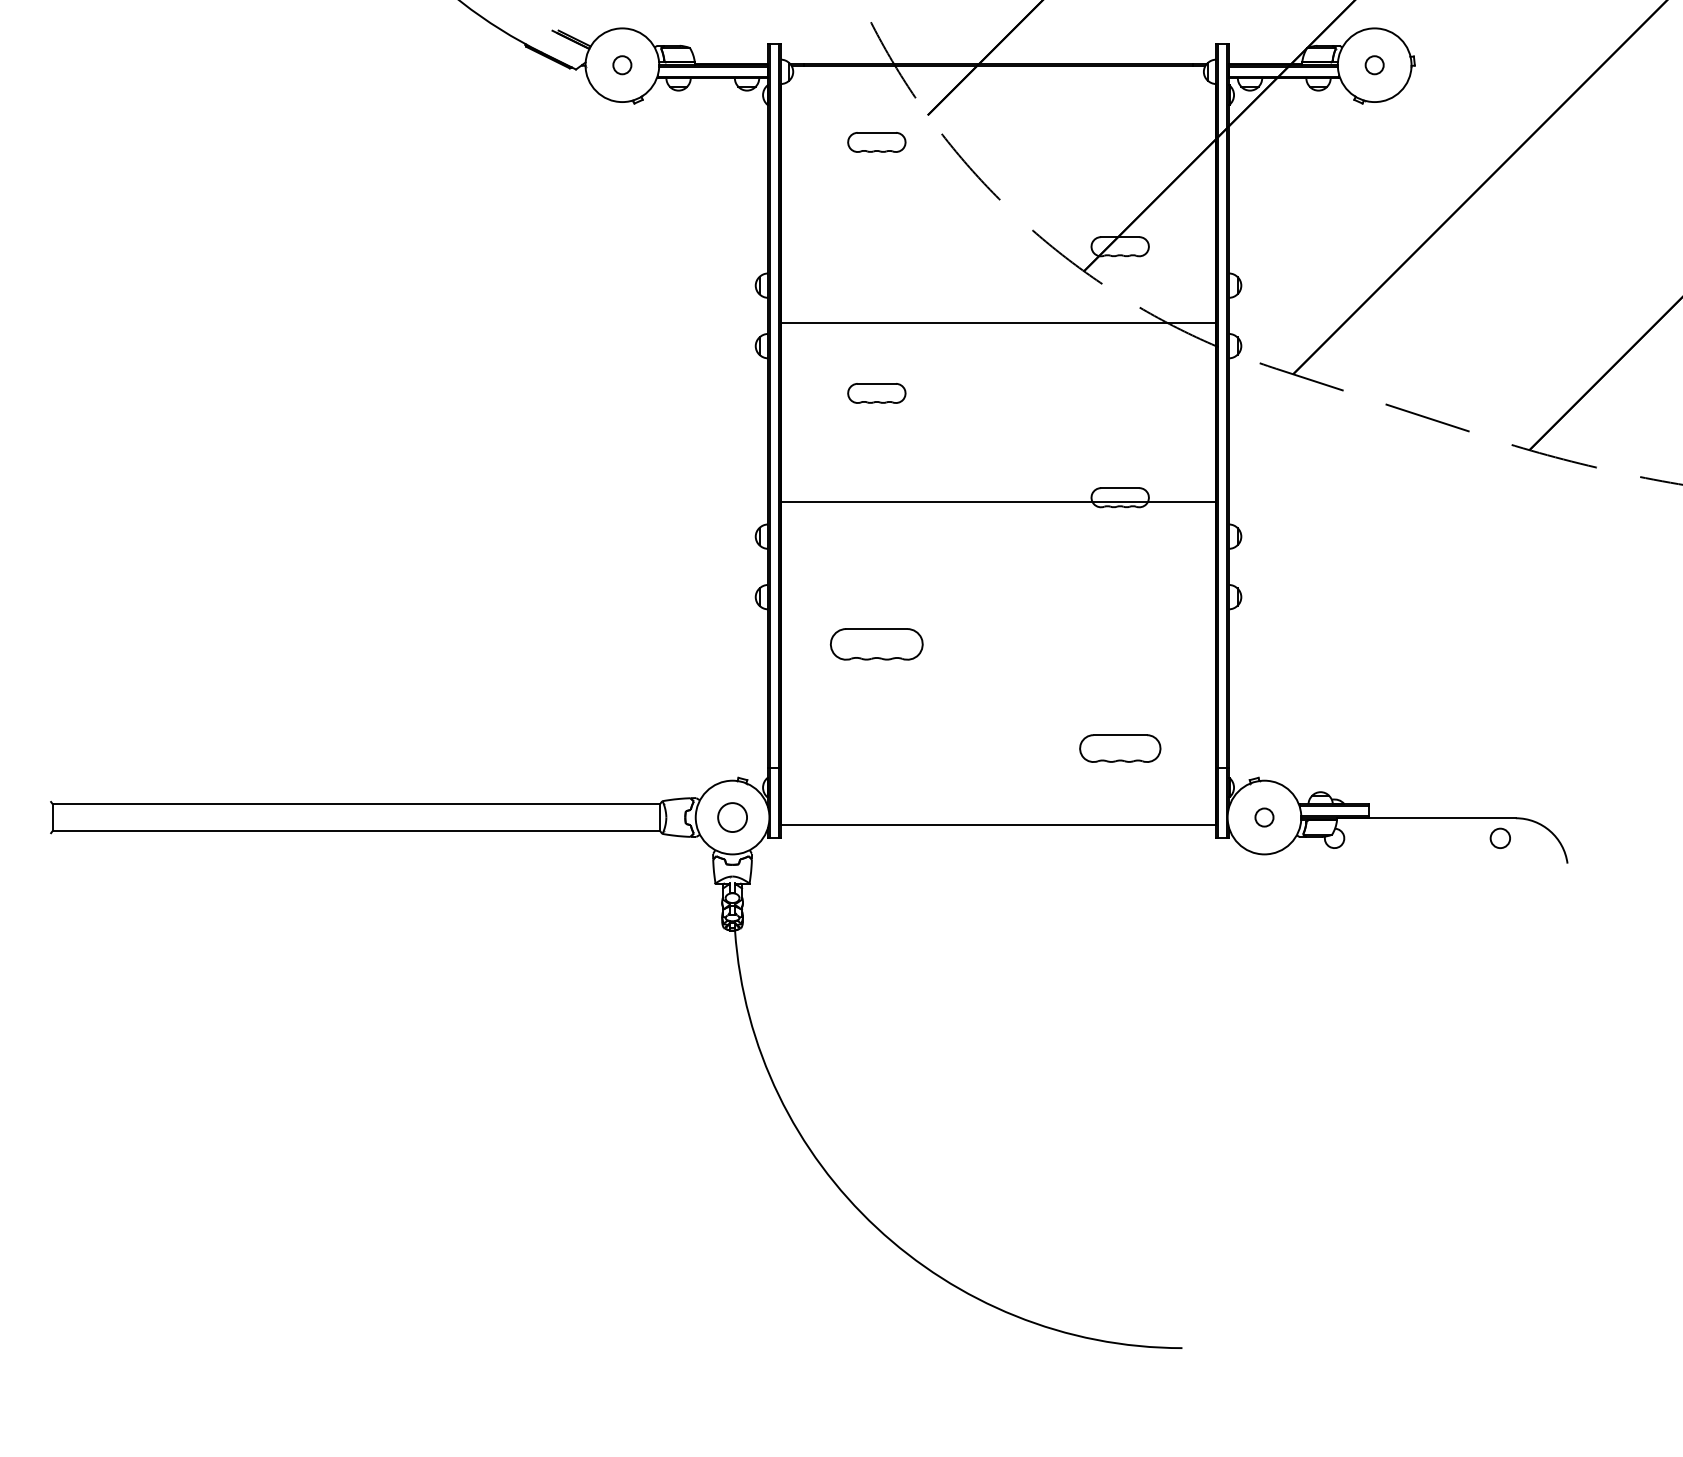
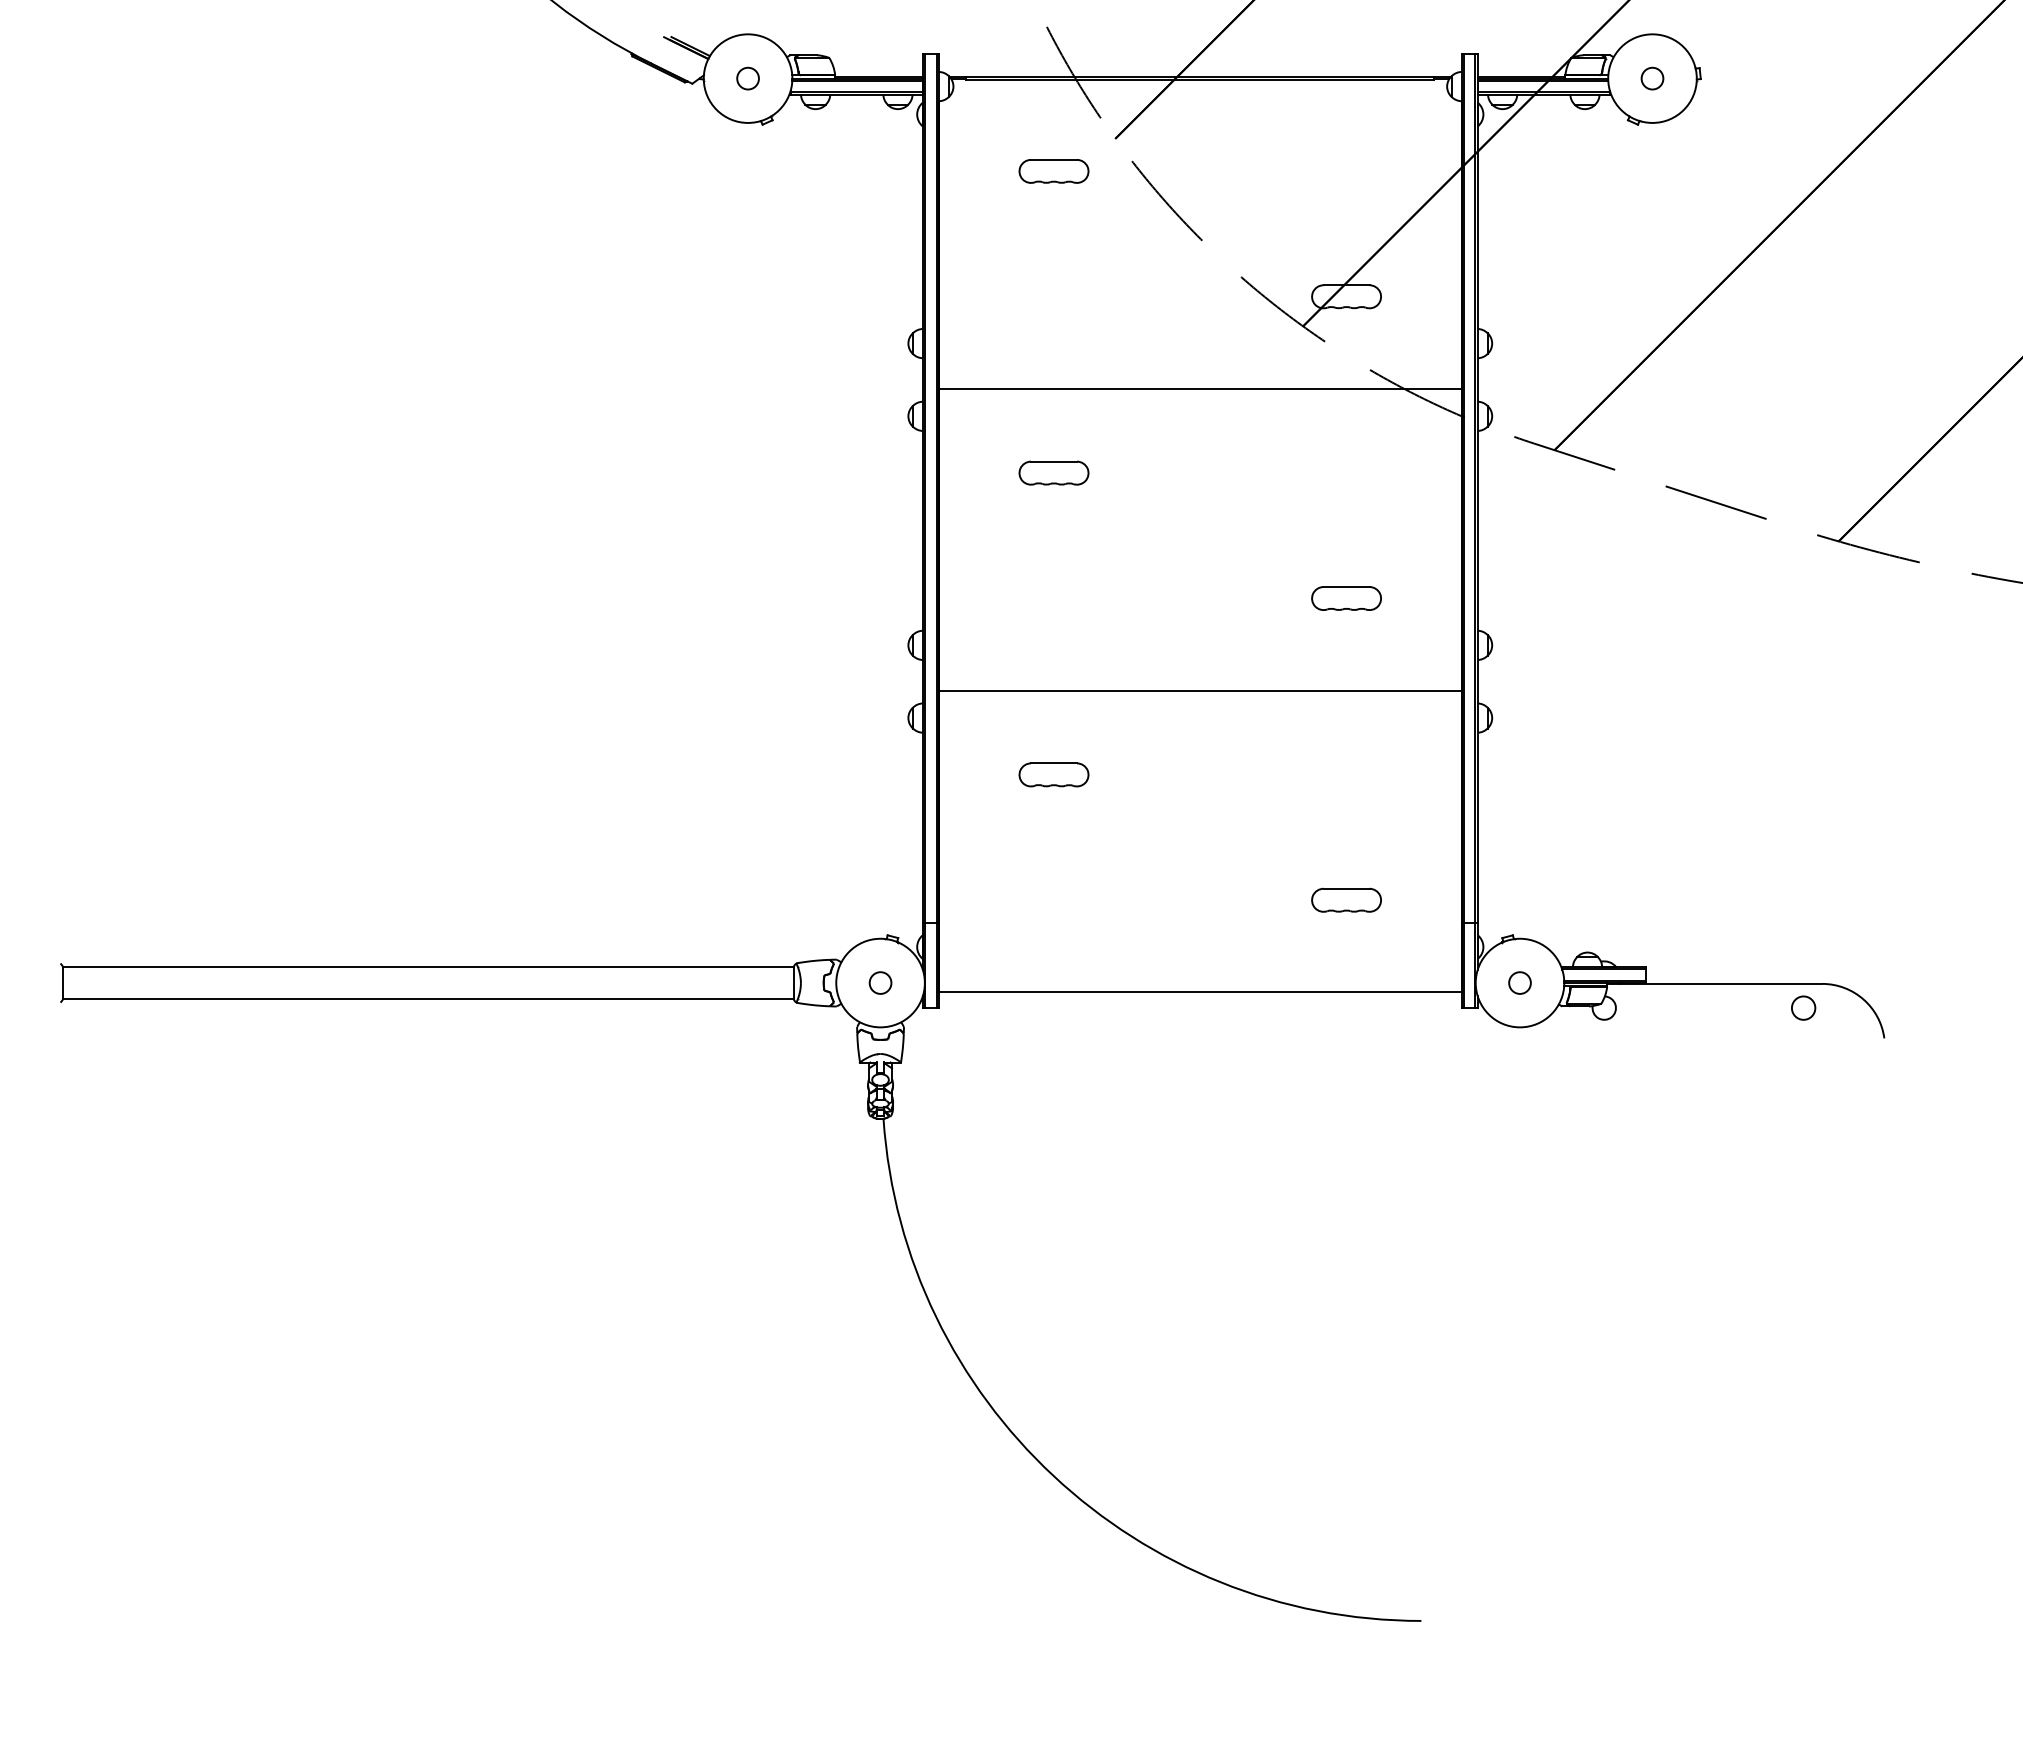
line: (998, 502) -> (1200, 690), moved
part: (876, 644) -> (1053, 775), size x0.62
part: (1119, 748) -> (1345, 900), size x0.71
circle: (732, 817) -> (880, 982), size x0.62

